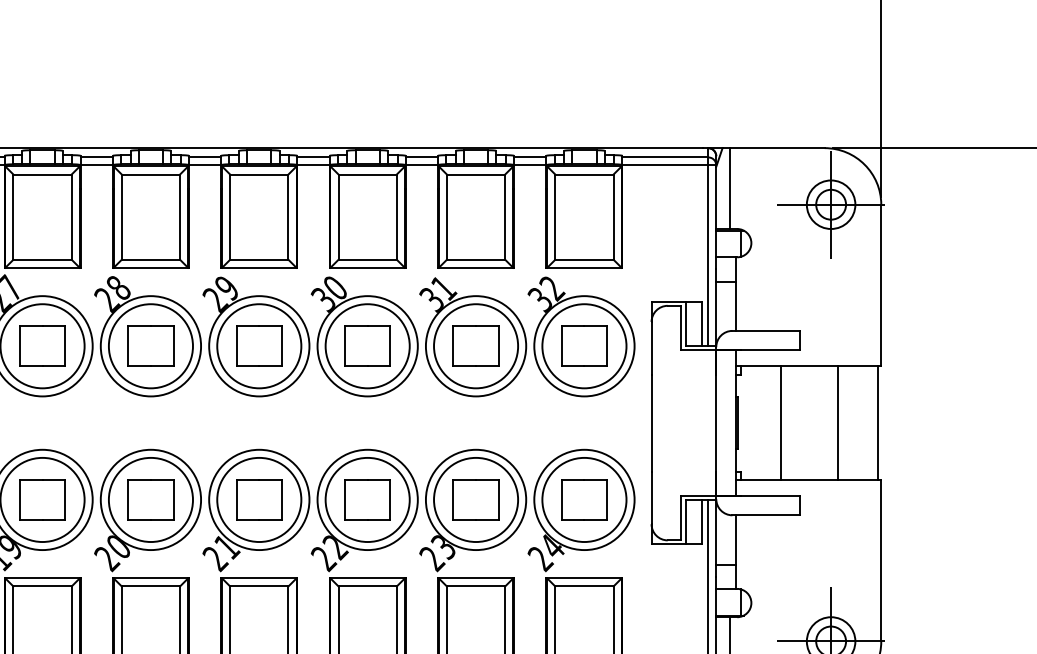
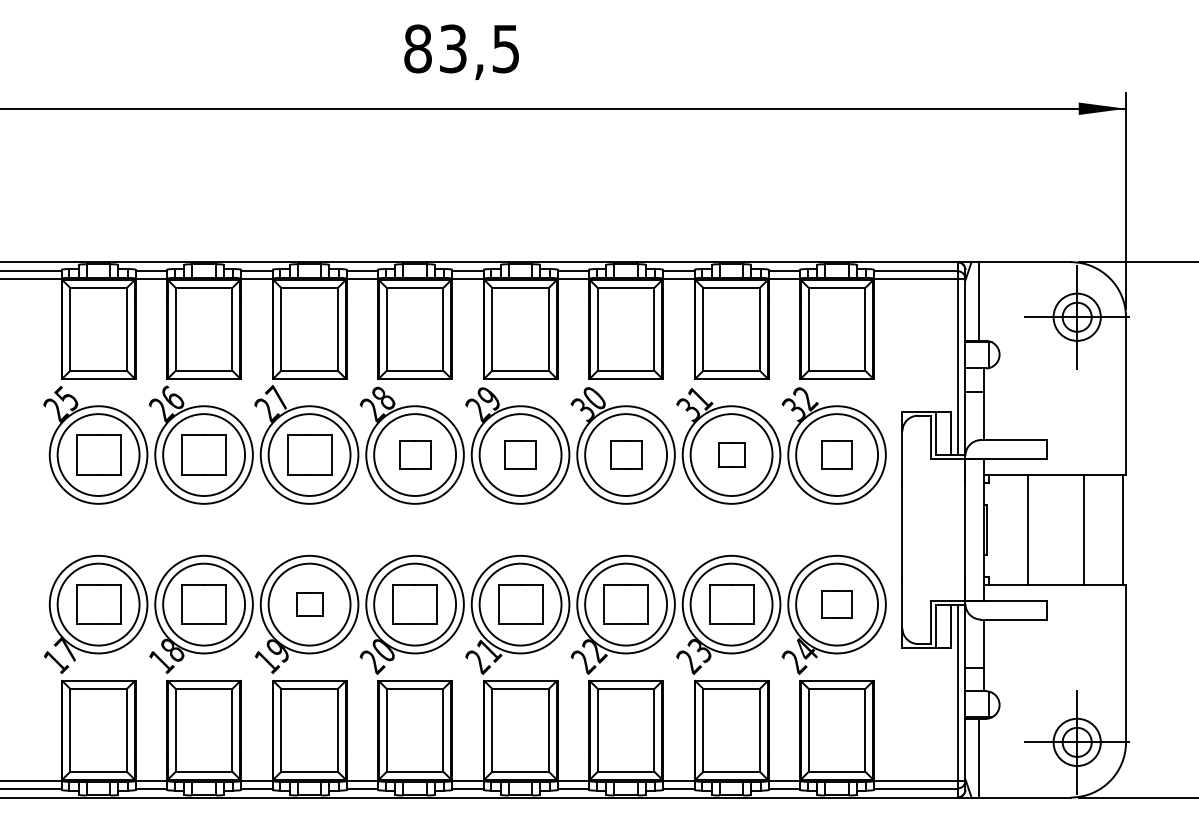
part: (150, 345) -> (414, 454), size x0.7
part: (259, 345) -> (520, 454), size x0.7
part: (367, 345) -> (625, 454), size x0.7
part: (475, 345) -> (731, 454), size x0.6
part: (583, 345) -> (836, 454), size x0.7
part: (42, 499) -> (309, 604), size x0.6
part: (583, 499) -> (836, 604), size x0.7

